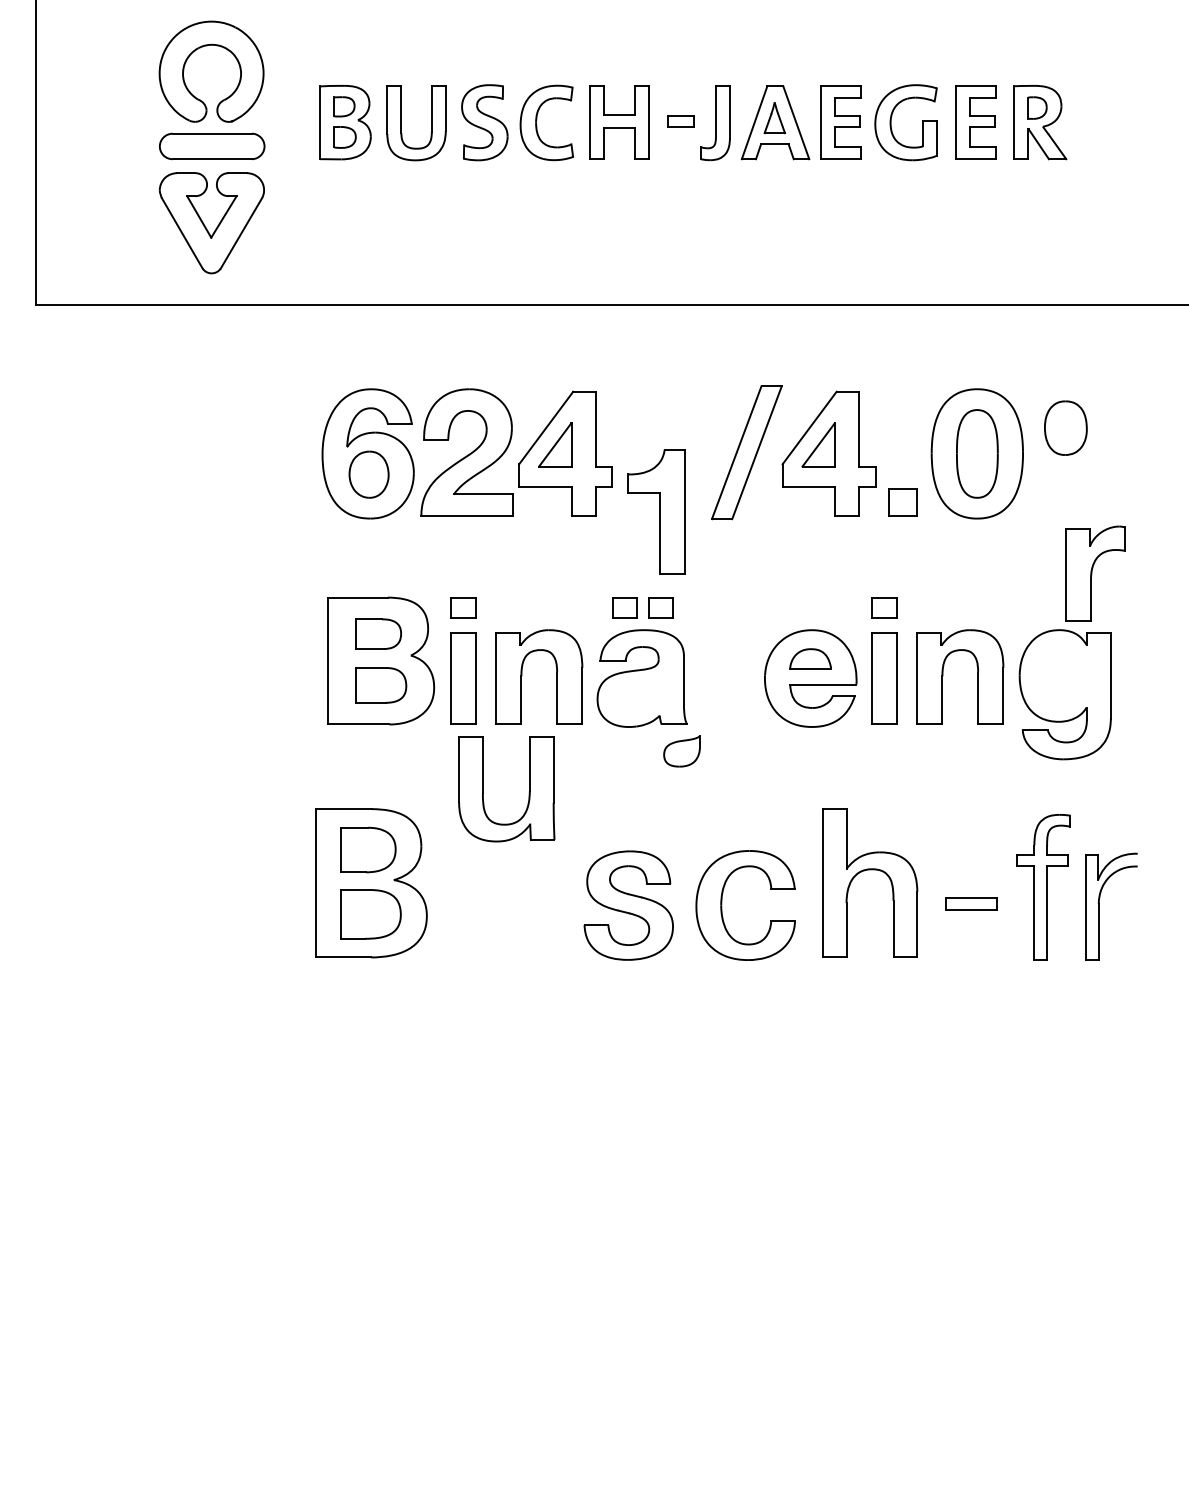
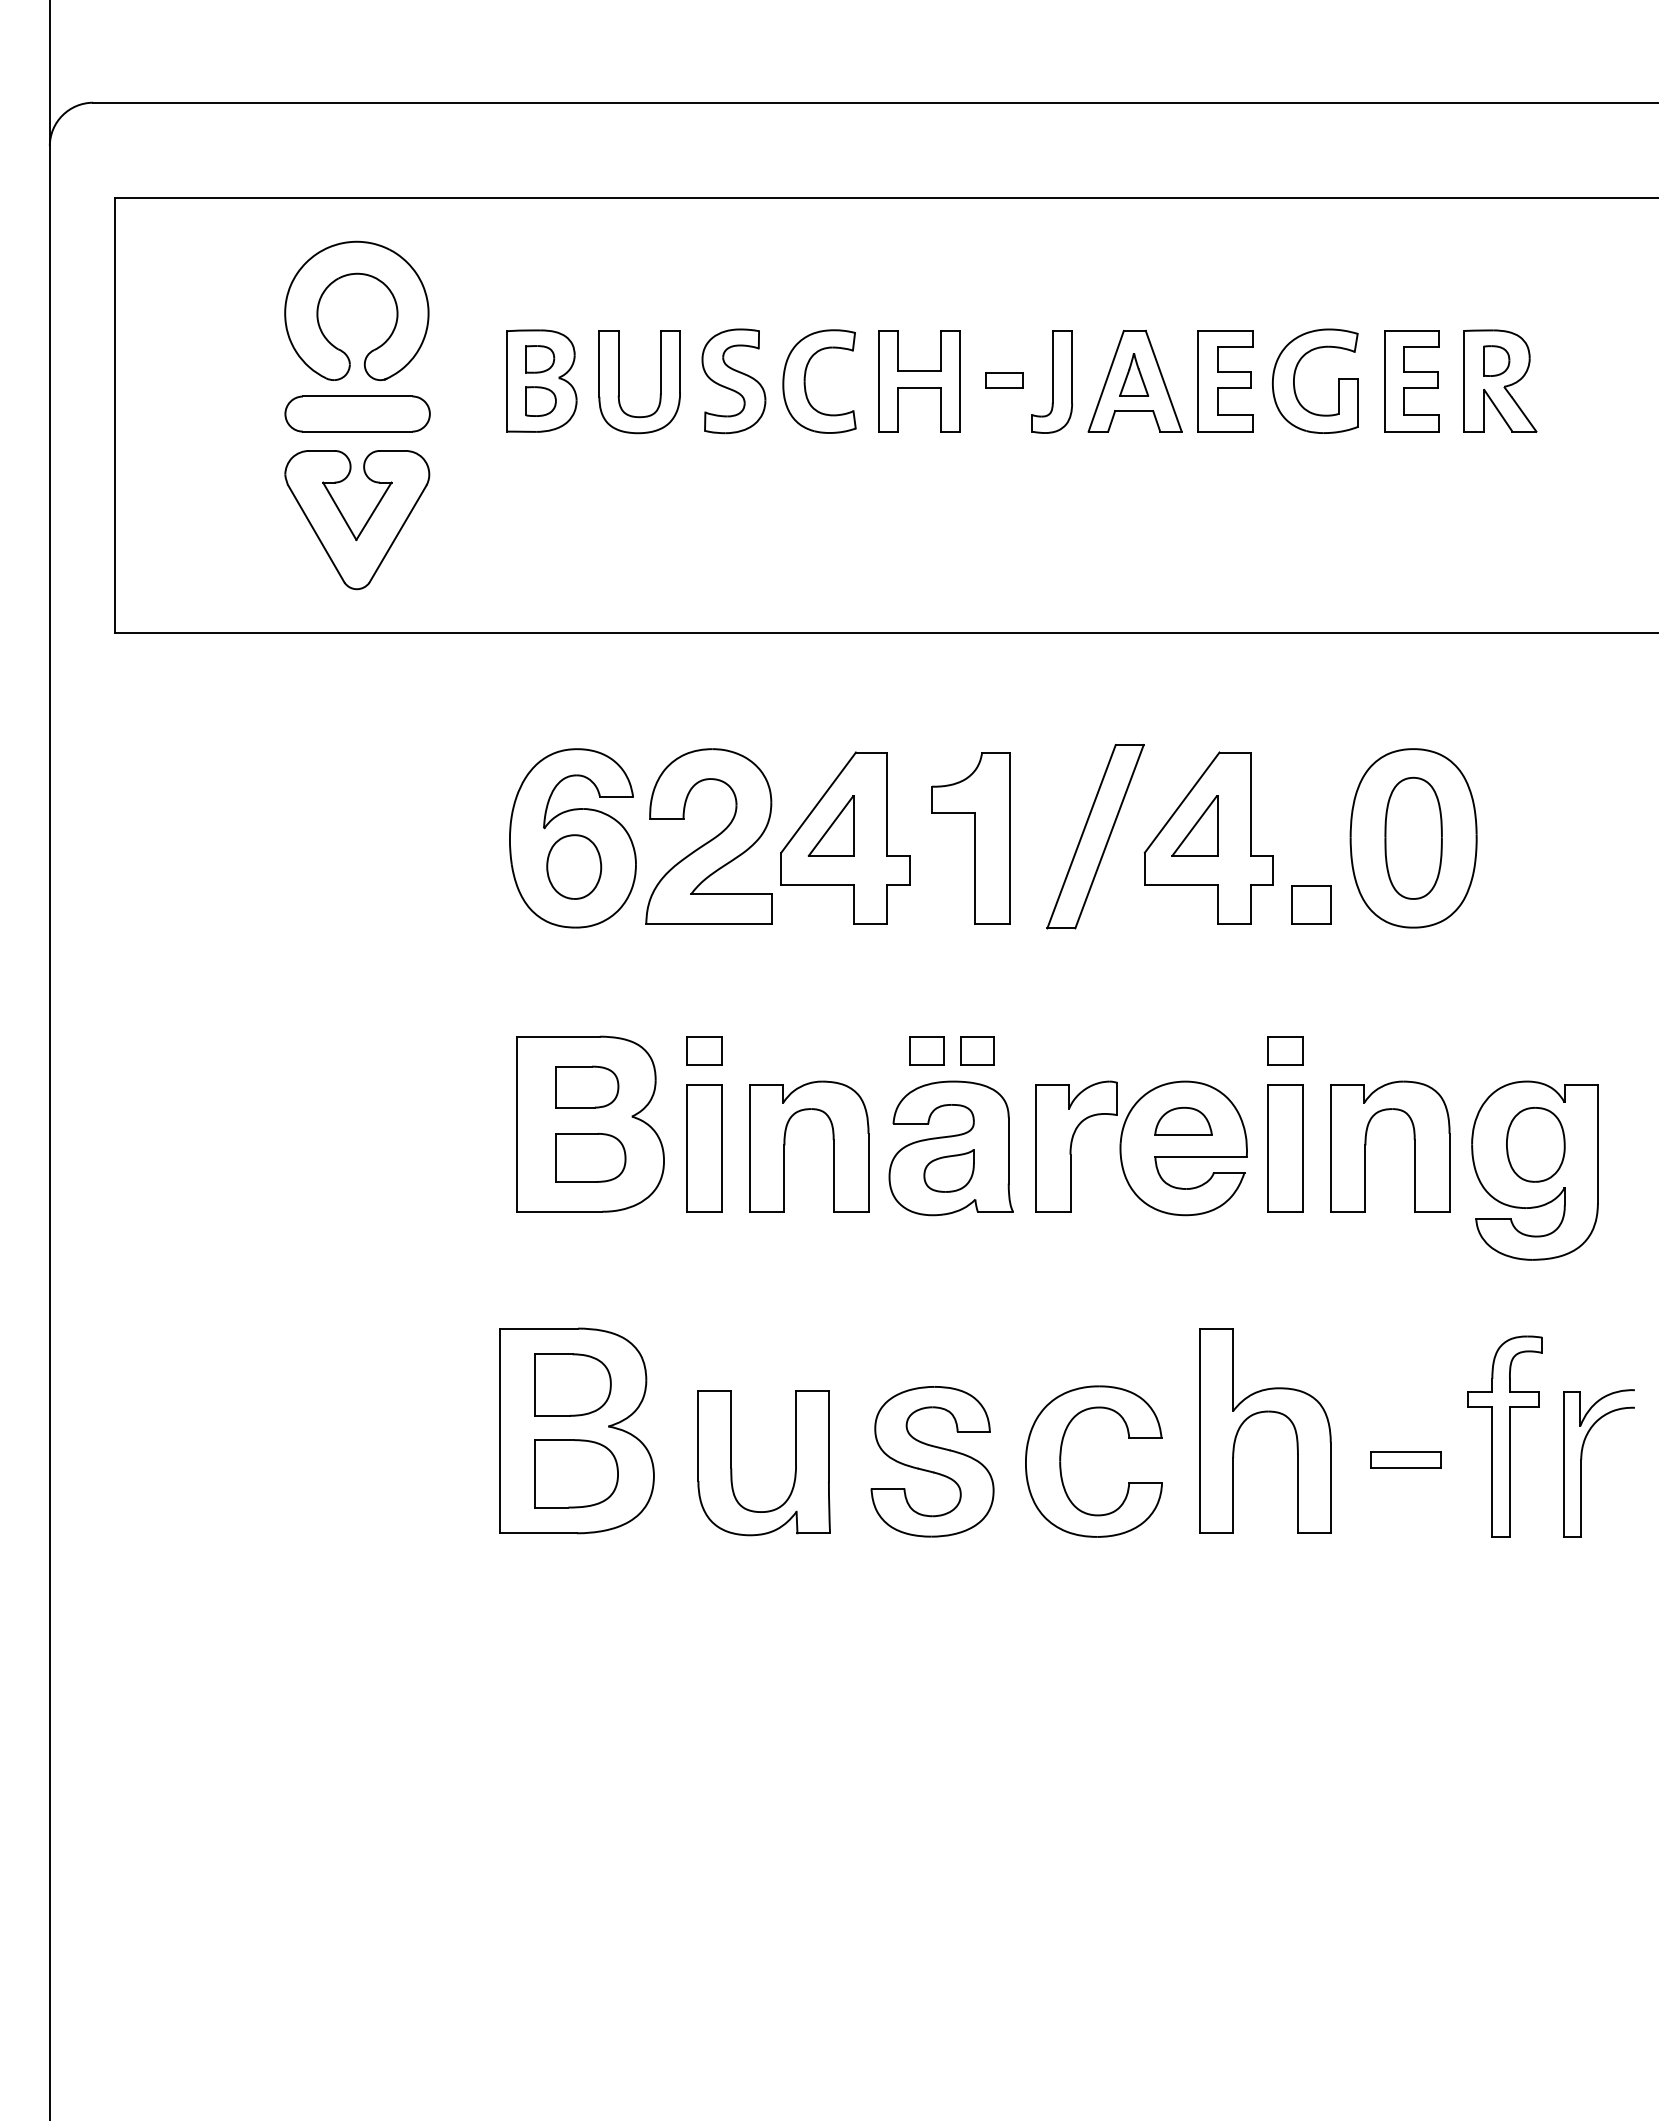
part: (1065, 427) -> (1535, 1144), moved
part: (656, 511) -> (970, 838), moved
part: (1095, 573) -> (1076, 1146), moved
part: (681, 751) -> (948, 1170), moved
part: (483, 793) -> (732, 1468), moved

